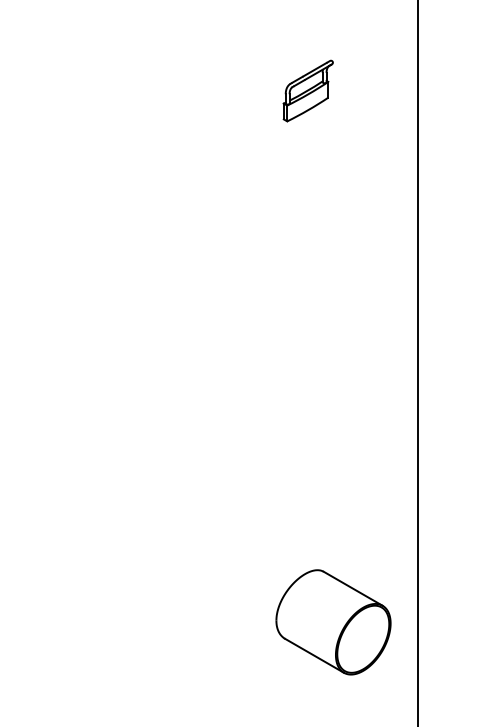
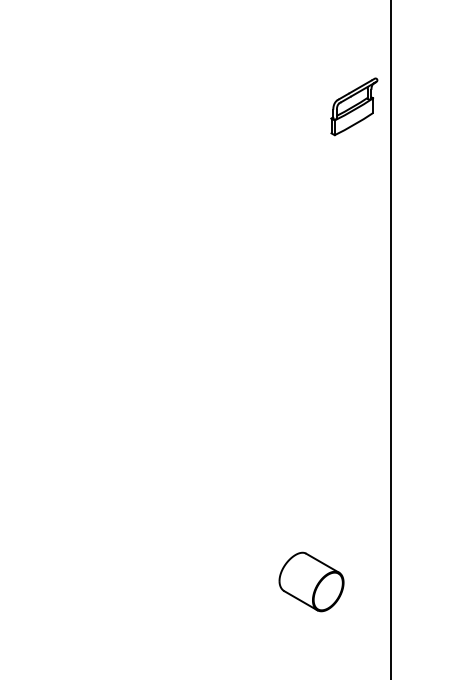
part: (307, 90) -> (353, 106), moved
part: (333, 622) -> (311, 582), size x0.6

